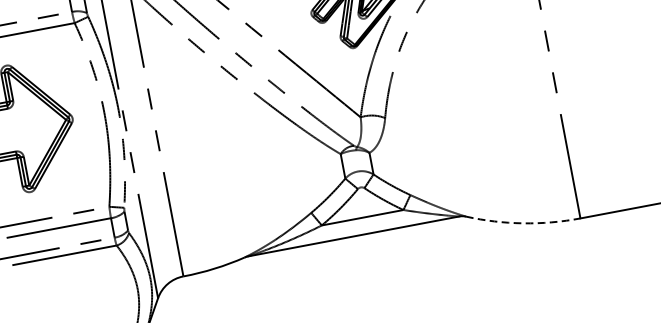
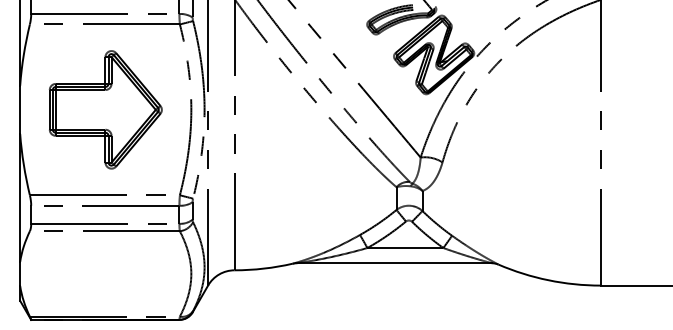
arc: (523, 223) -> (548, 280), dashed -> solid

